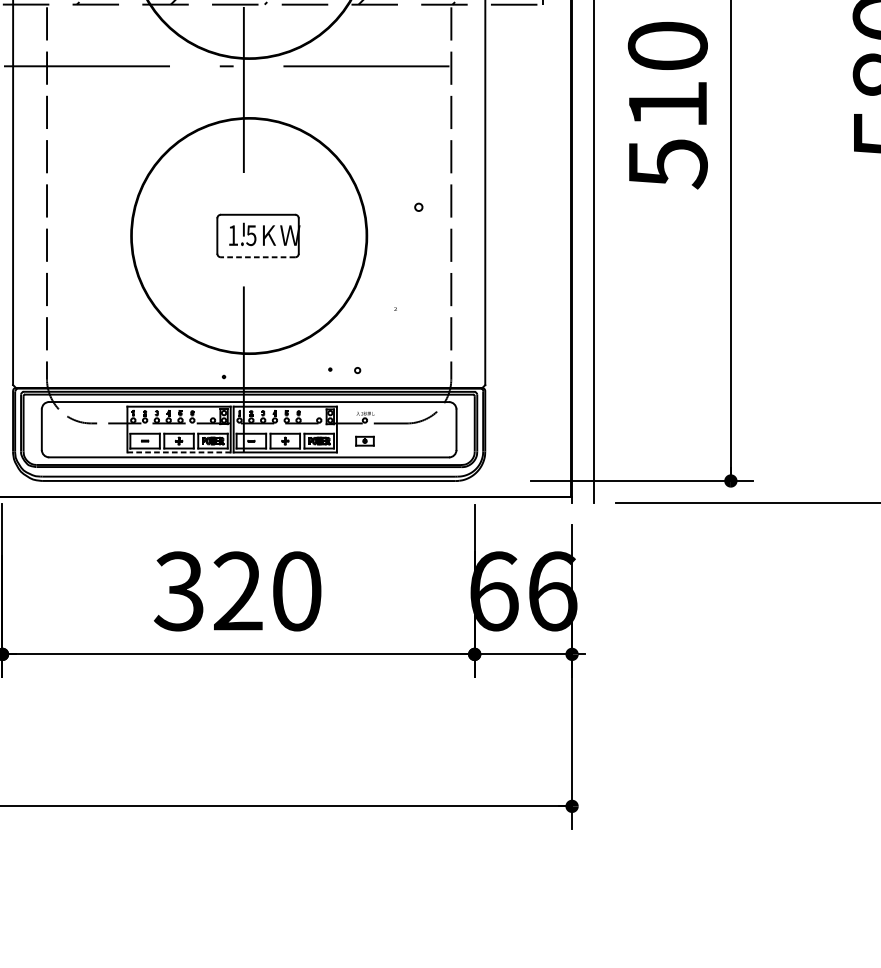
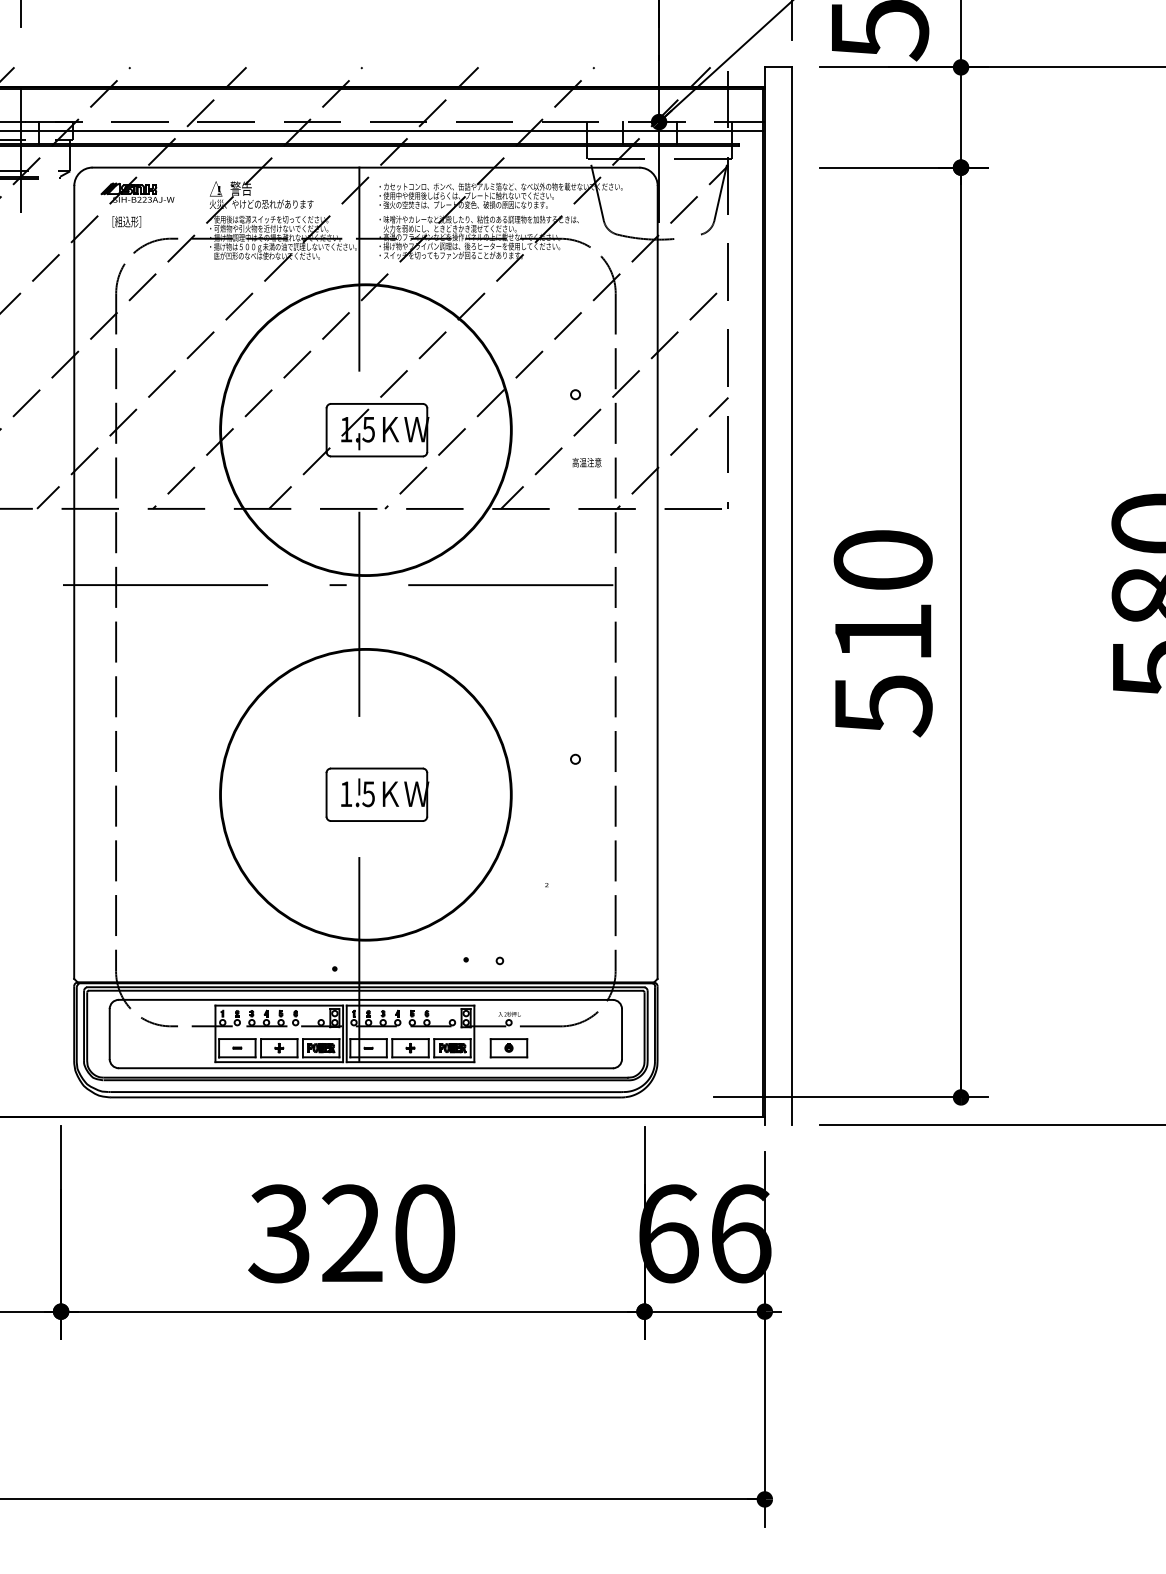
line: (257, 257) -> (376, 821), dashed -> solid
part: (364, 441) -> (508, 1048), size x1.67
line: (179, 452) -> (279, 1062), dashed -> solid

